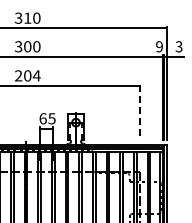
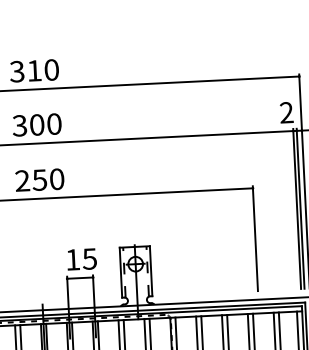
text: (159, 46) -> (286, 112), 9 -> 2
text: (32, 75) -> (48, 178), 204 -> 250
line: (139, 112) -> (254, 239), dashed -> solid
text: (42, 118) -> (71, 259), 65 -> 15

